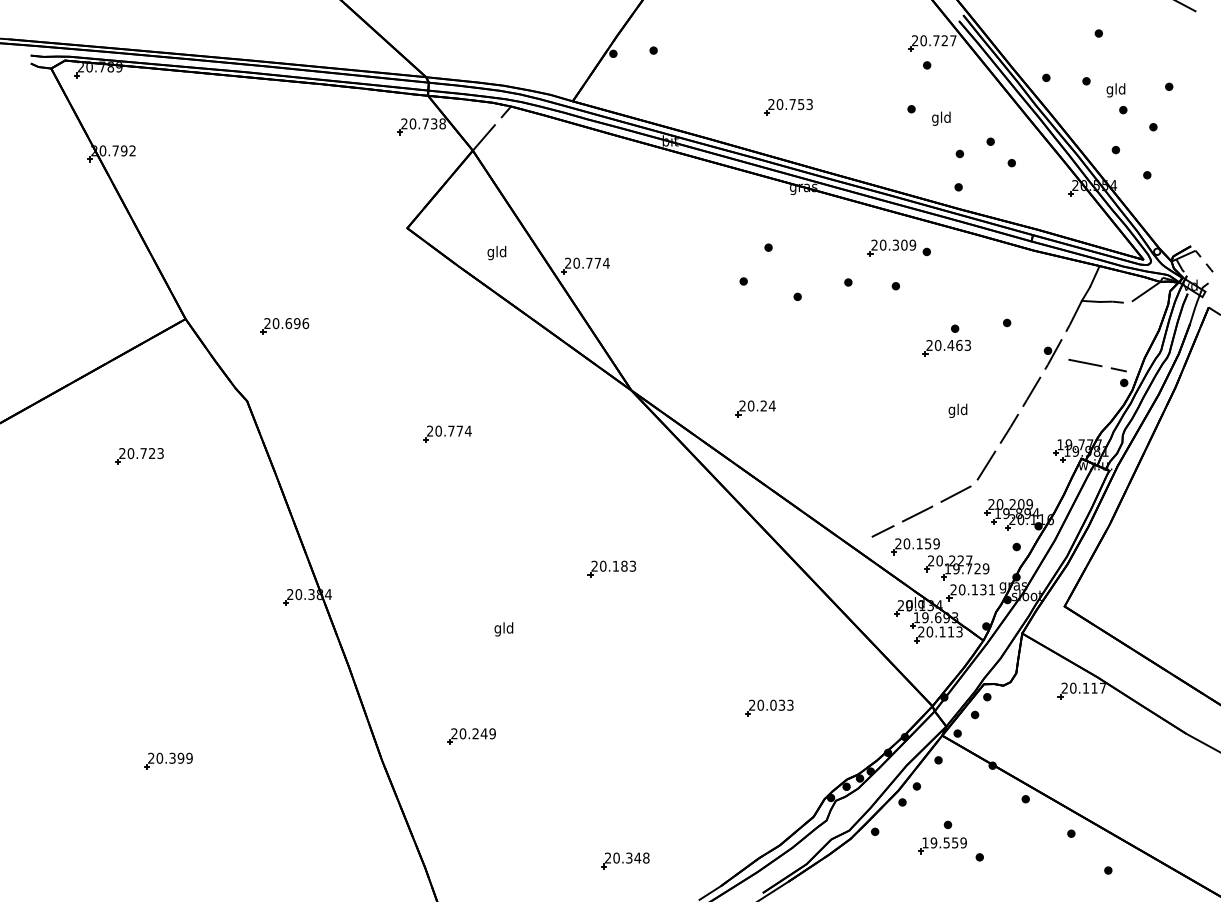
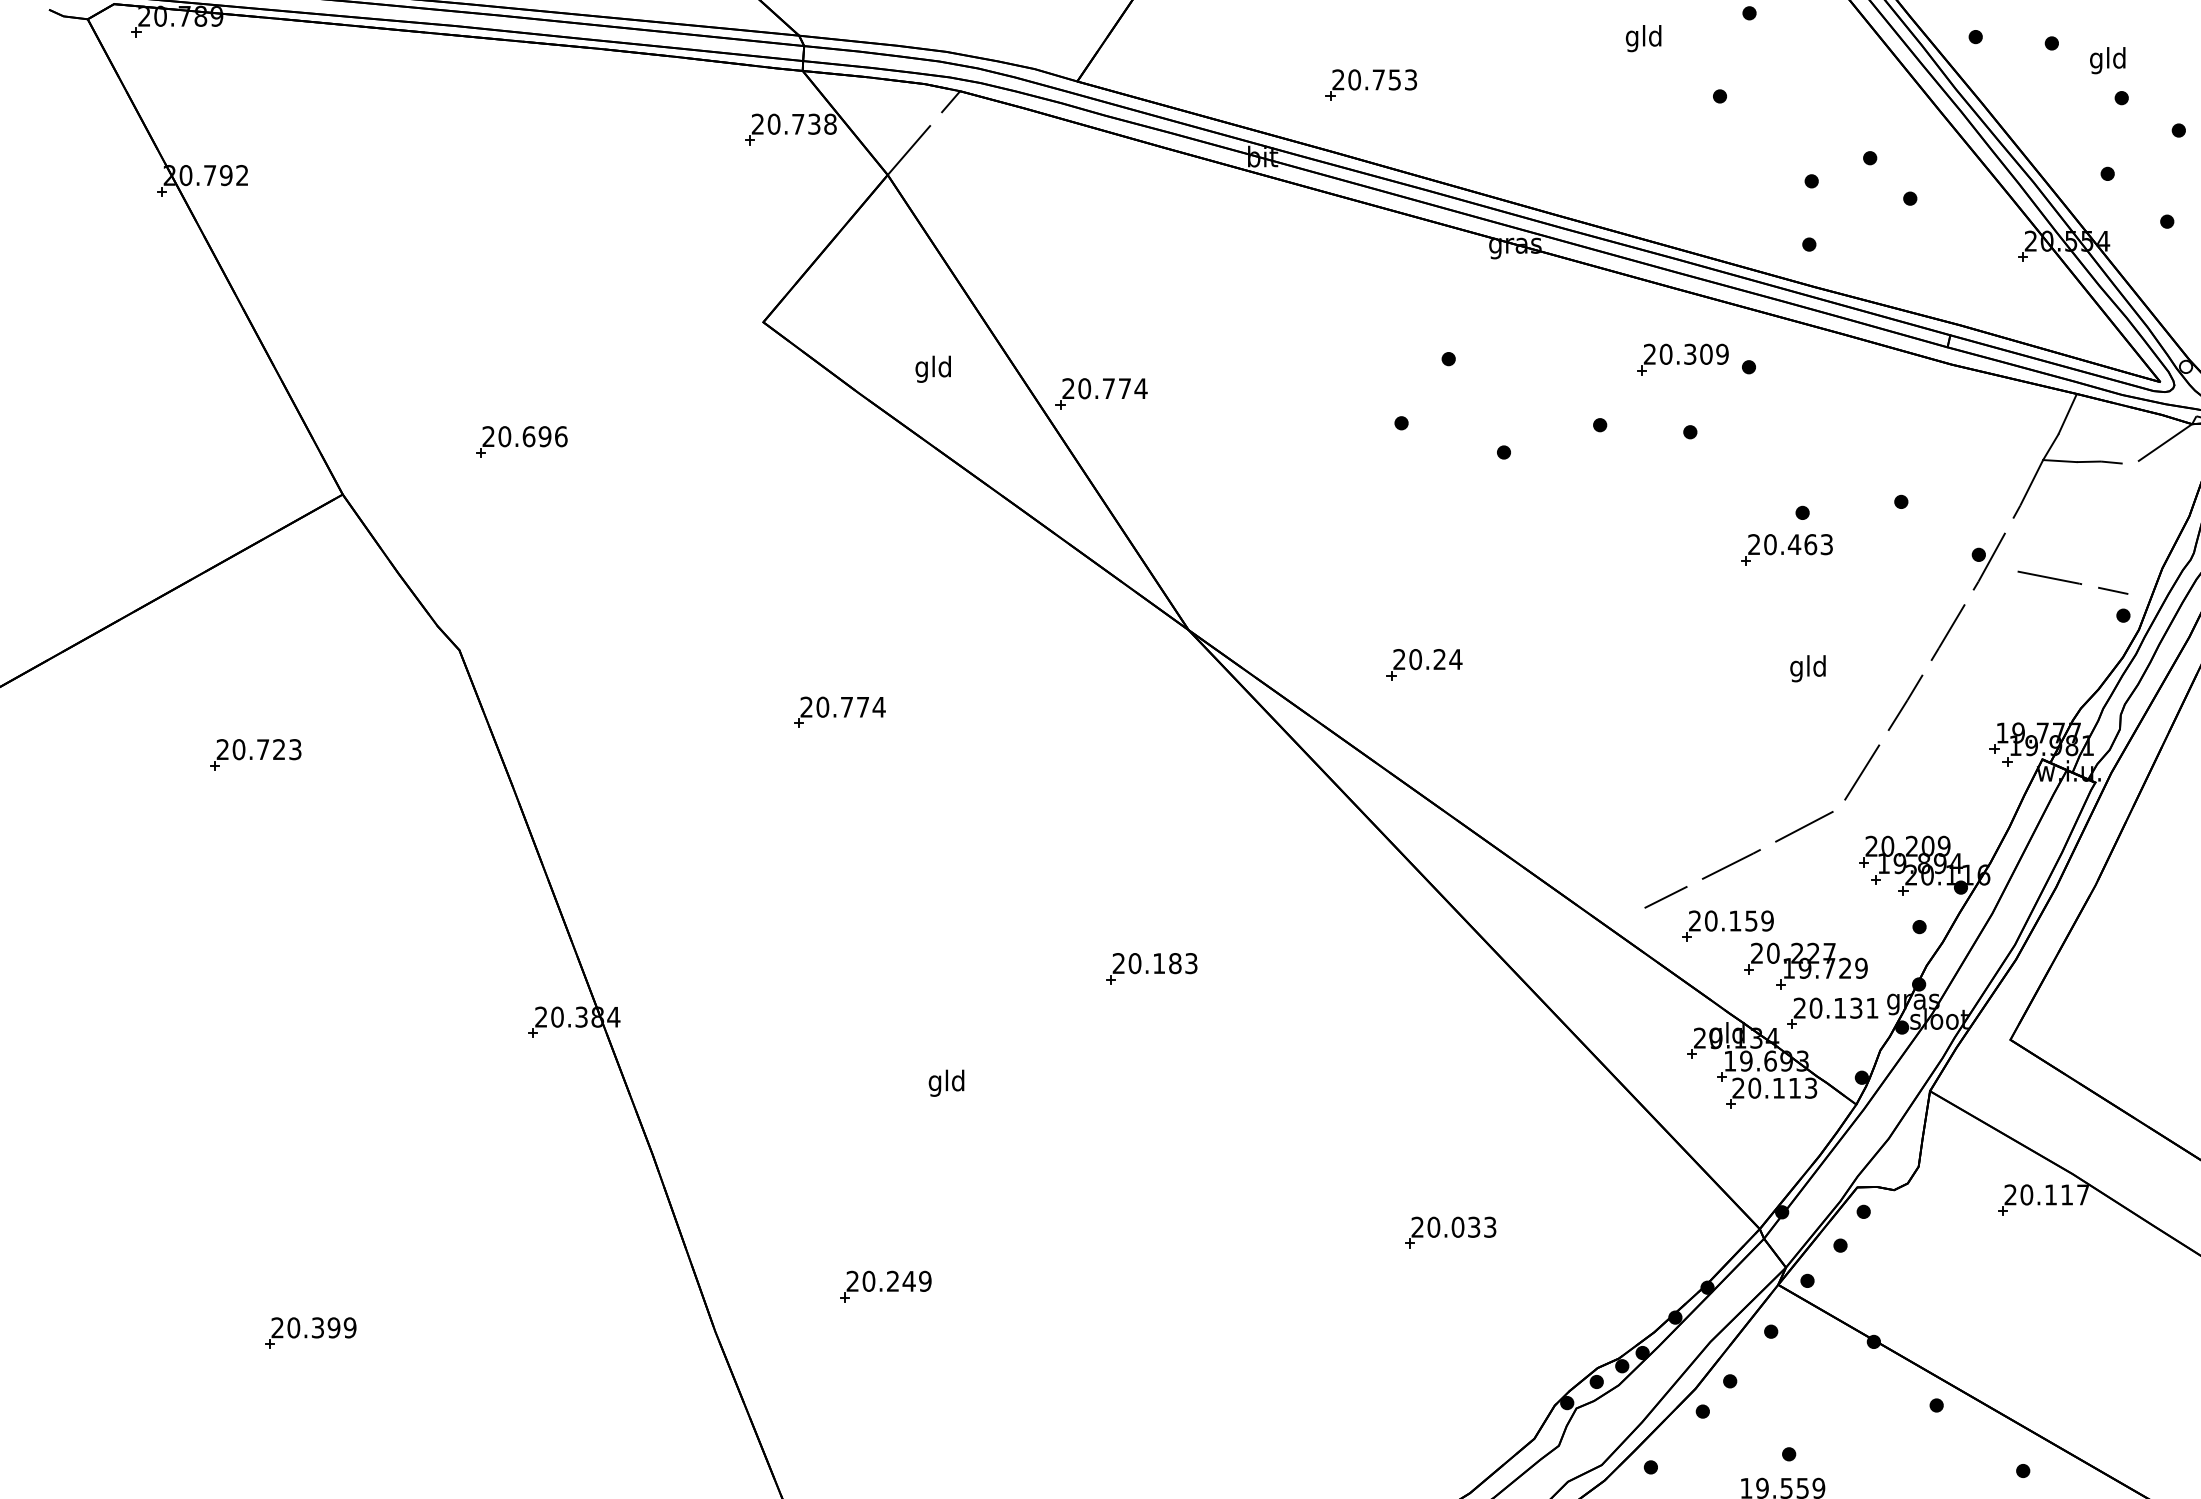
part: (788, 107) -> (1370, 85), moved
text: (941, 118) -> (1643, 38), moved
part: (284, 326) -> (520, 442), moved

